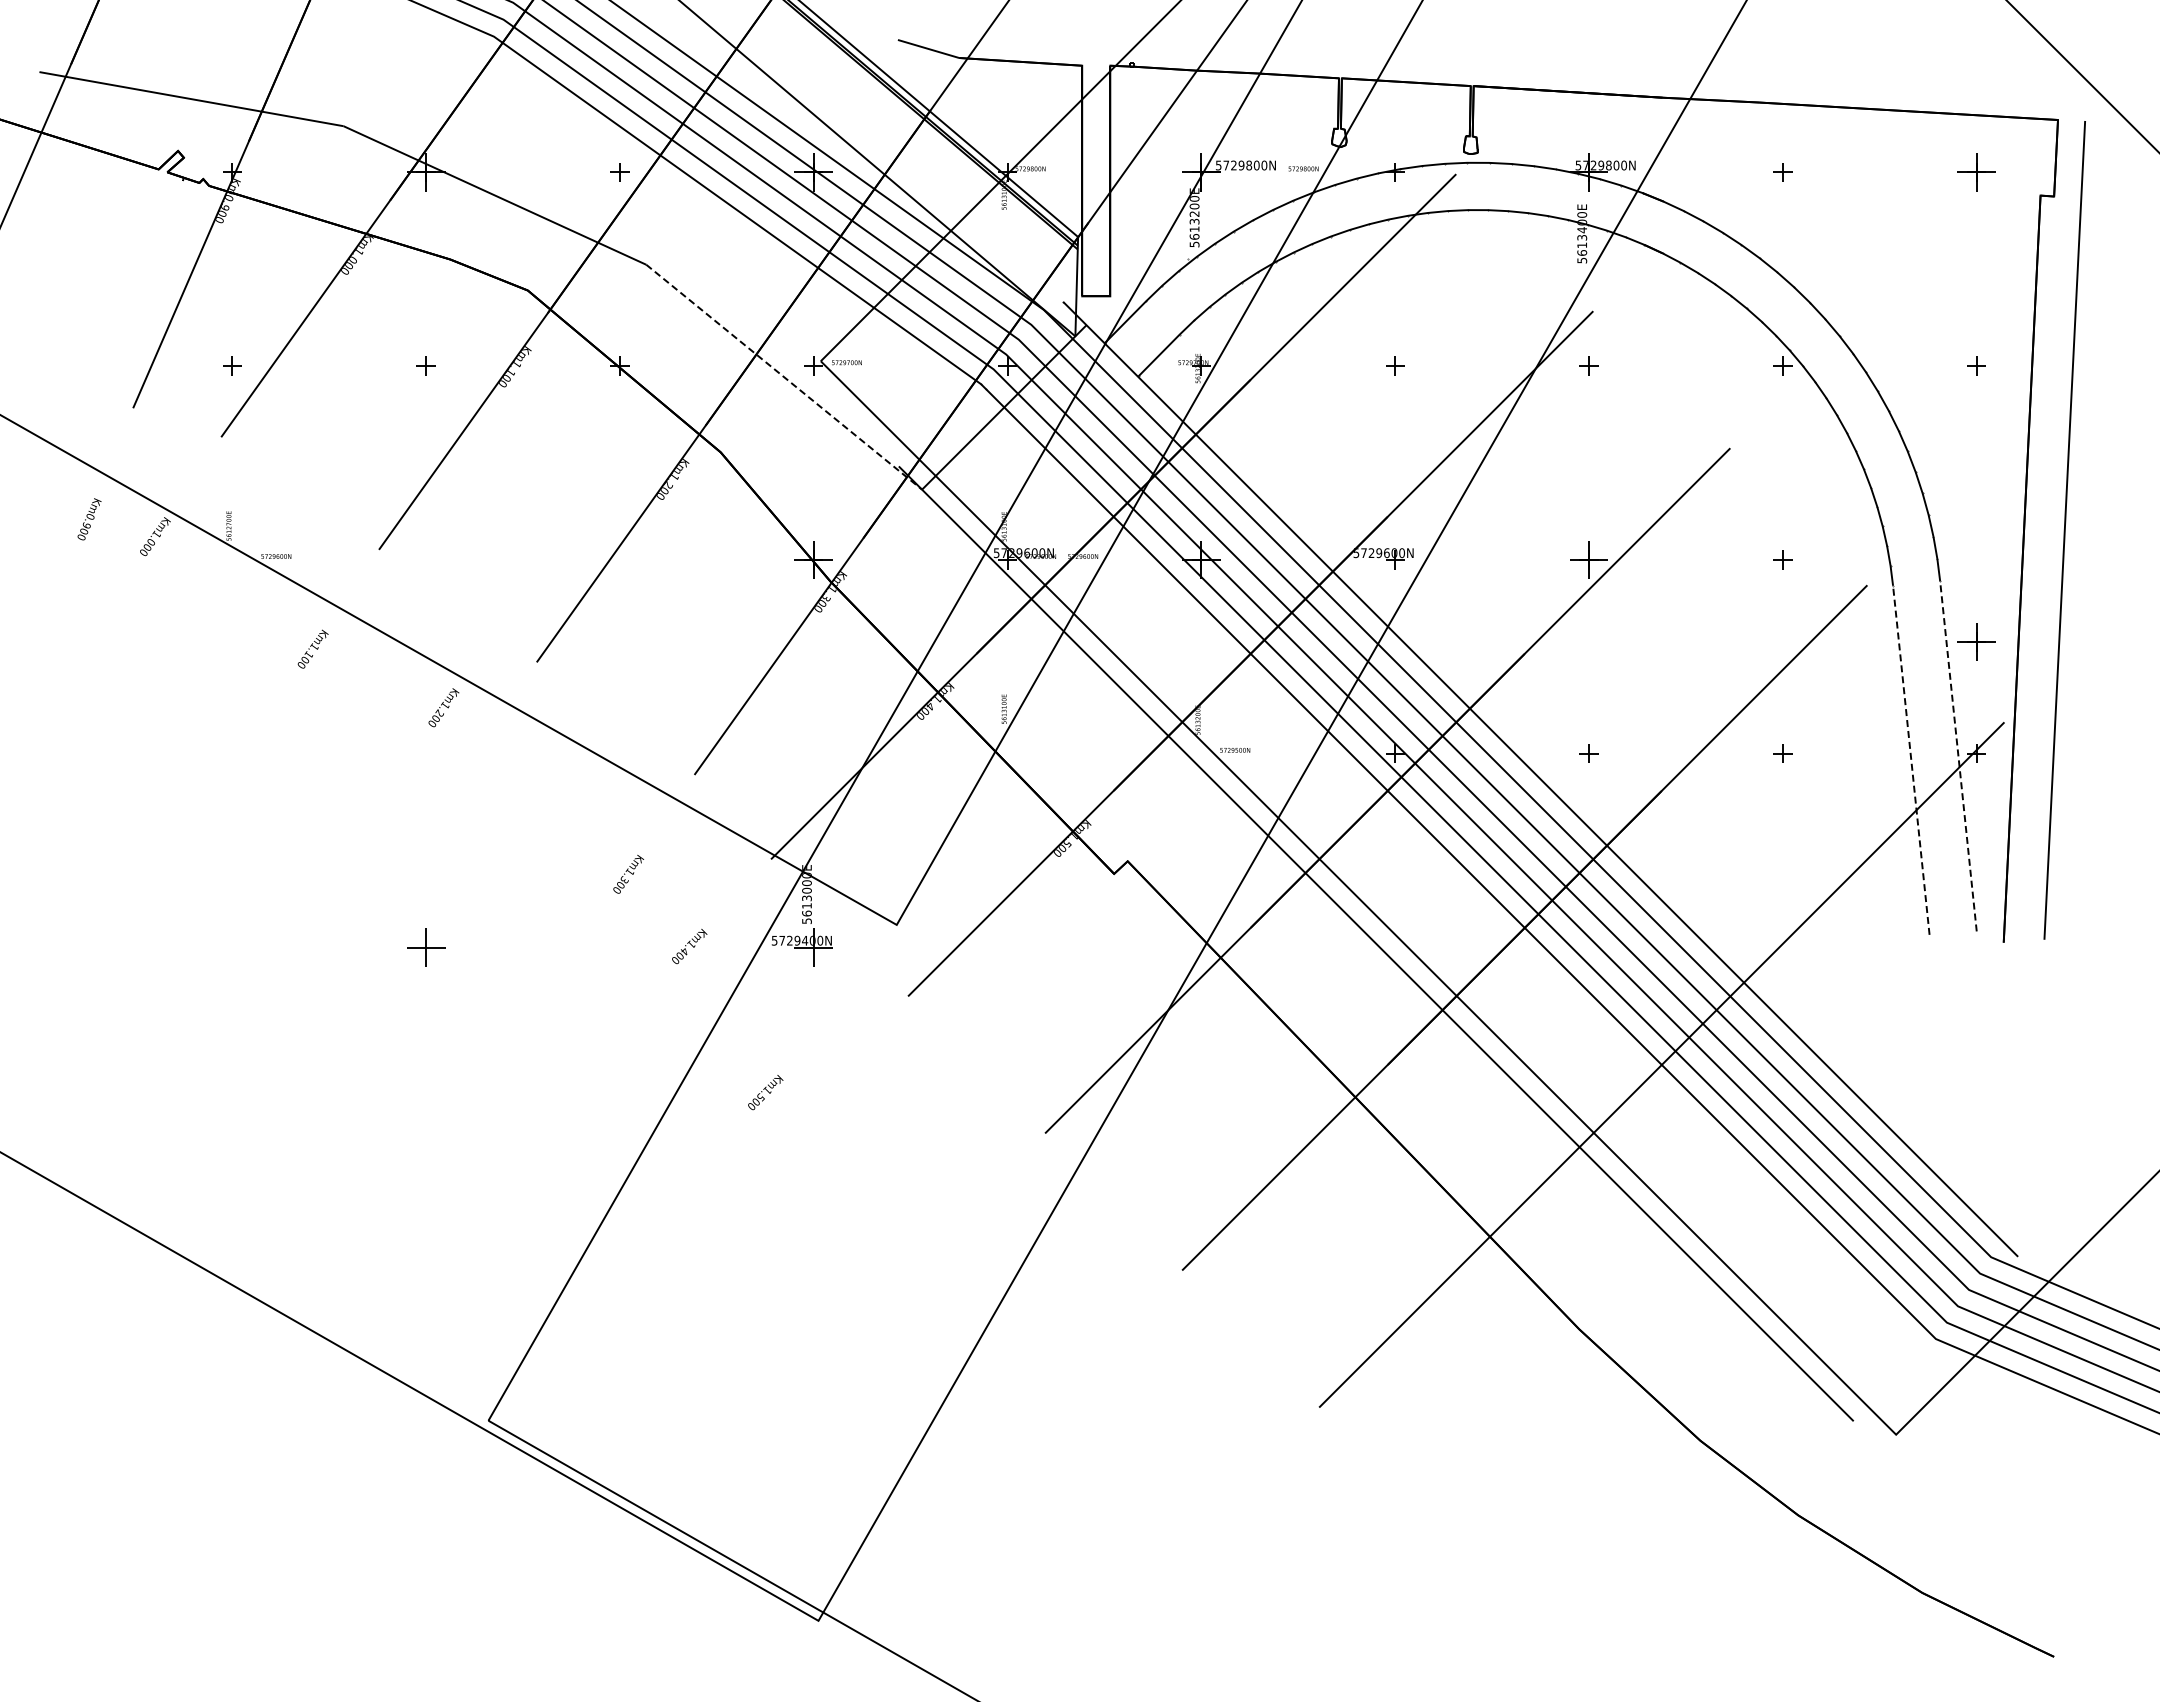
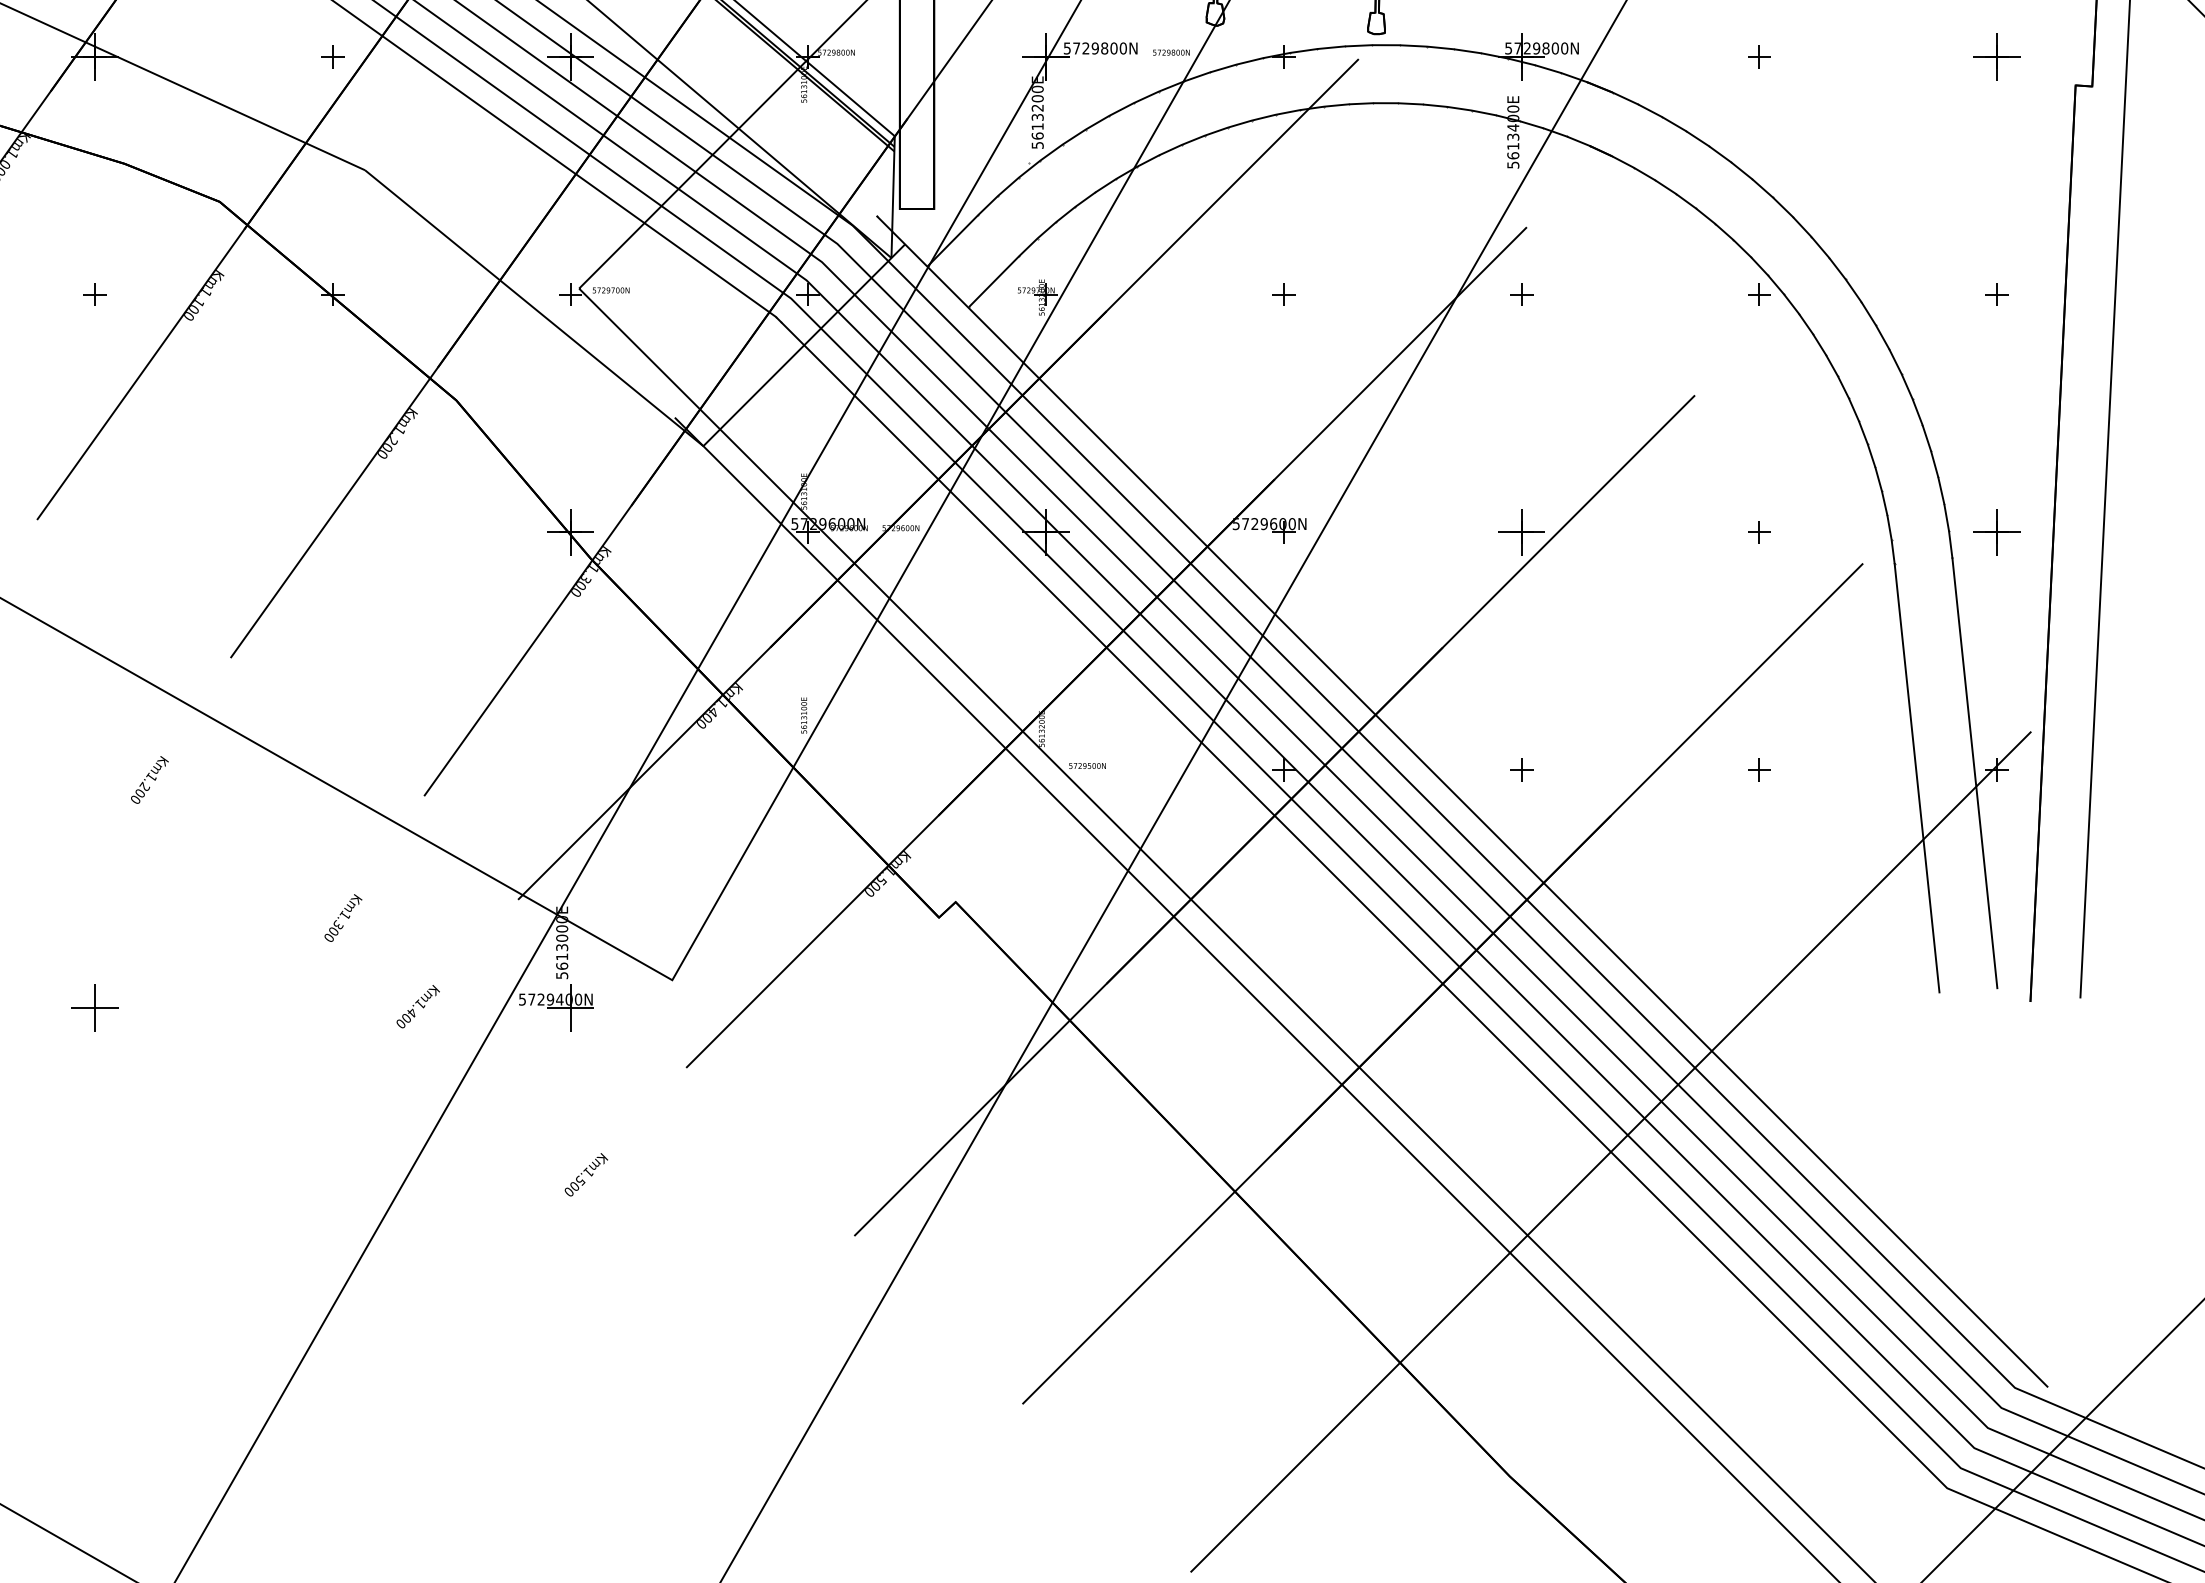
line: (784, 377) -> (534, 308), dashed -> solid
part: (1976, 641) -> (1997, 531), moved
text: (443, 707) -> (149, 779), moved
line: (1958, 755) -> (1974, 772), dashed -> solid
line: (1911, 760) -> (1917, 778), dashed -> solid
text: (765, 1092) -> (586, 1174), moved

